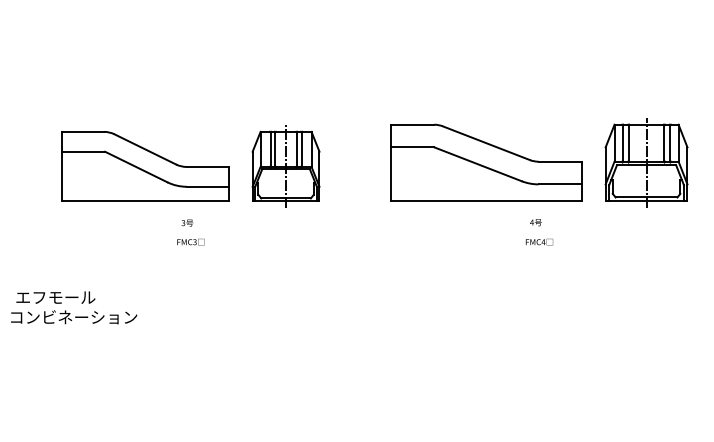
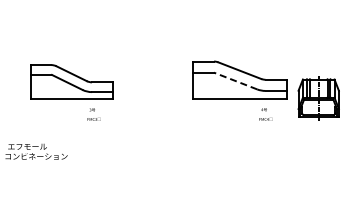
line: (477, 163) -> (235, 80), solid -> dashed
part: (646, 163) -> (318, 98), moved
part: (284, 167) -> (140, 82), removed

